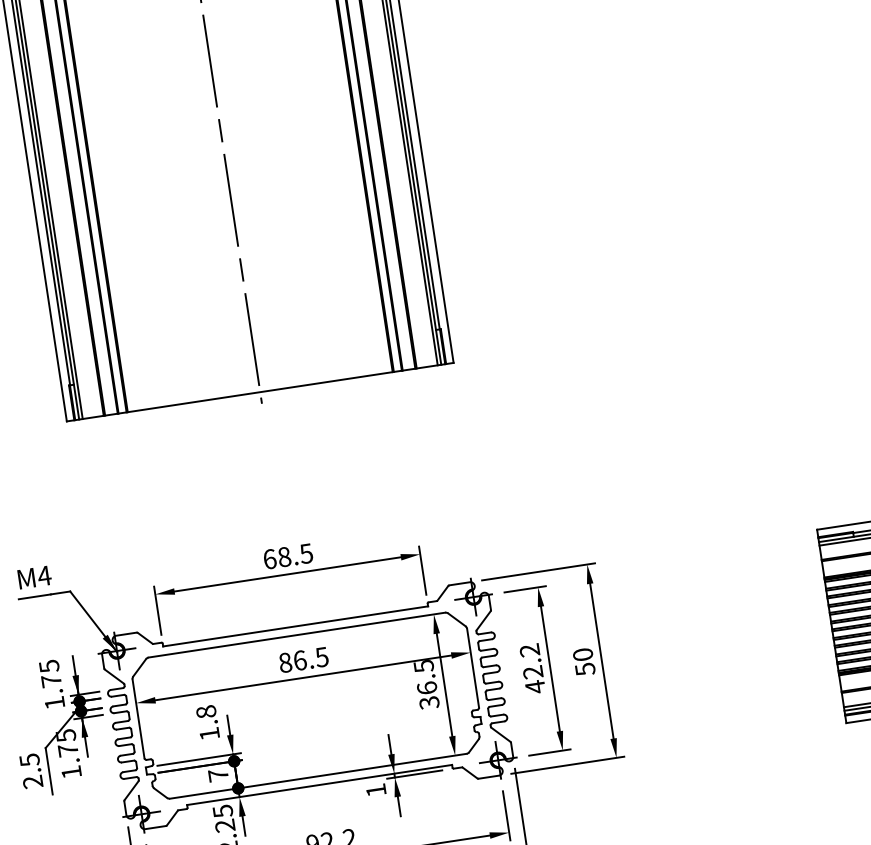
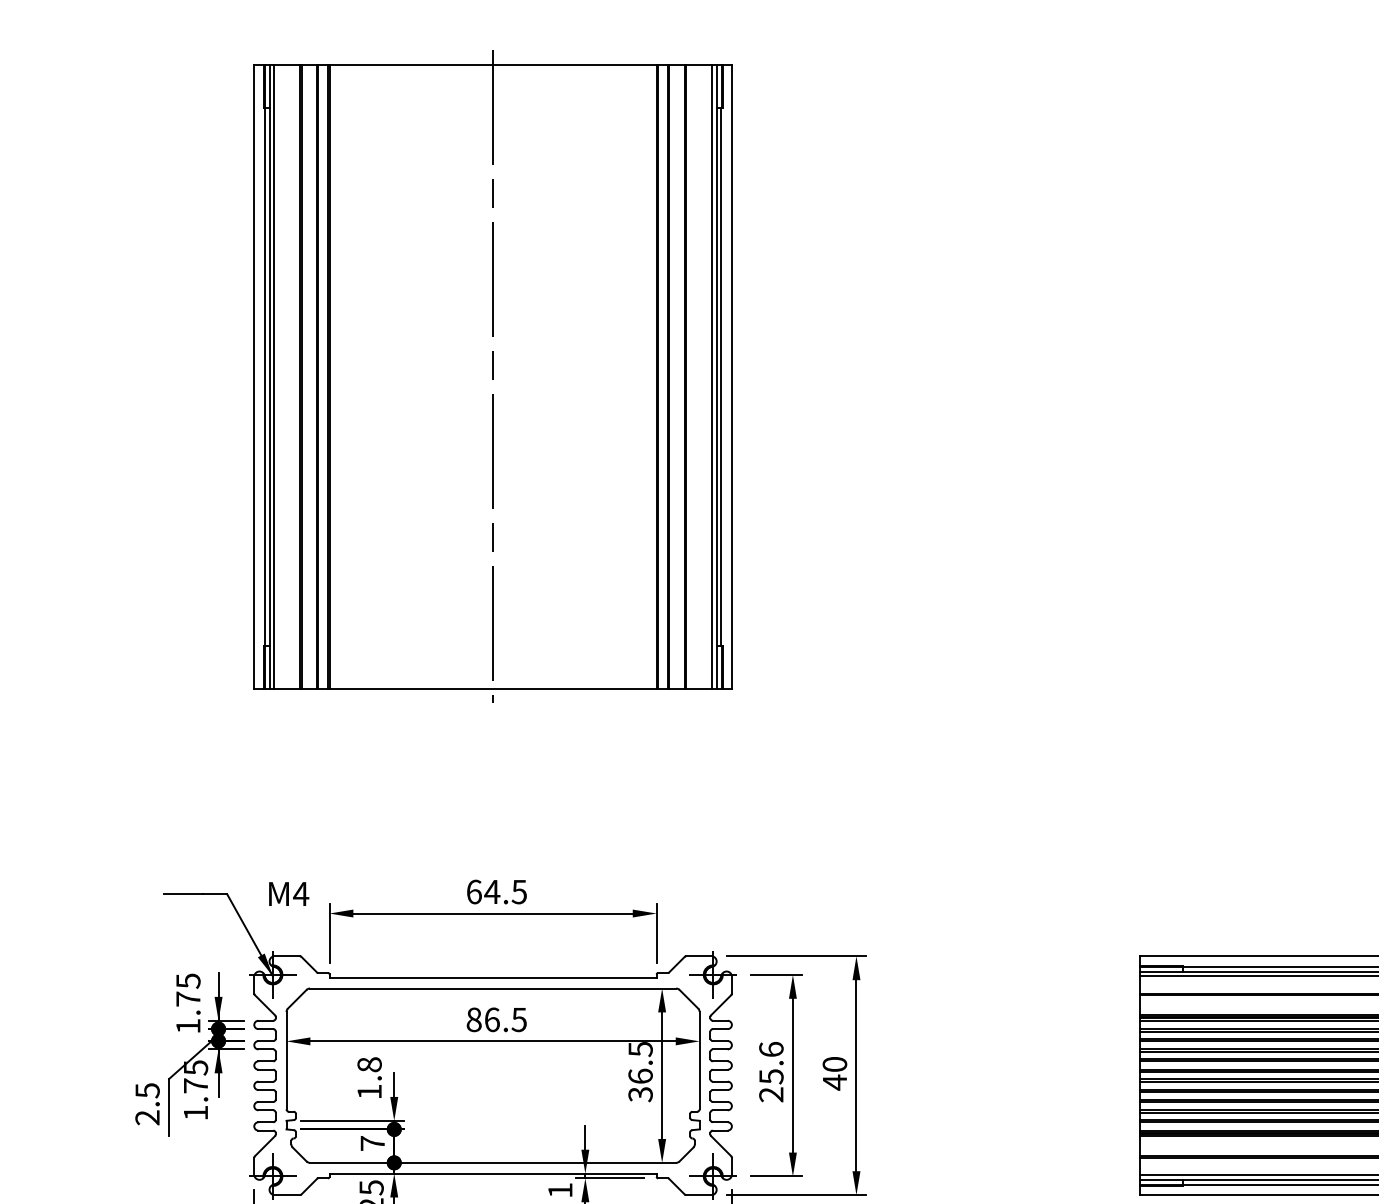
text: (284, 556) -> (492, 891), 68.5 -> 64.5
text: (35, 576) -> (289, 893), moved
text: (532, 669) -> (771, 1072), 42.2 -> 25.6
text: (585, 669) -> (835, 1082), 50 -> 40

